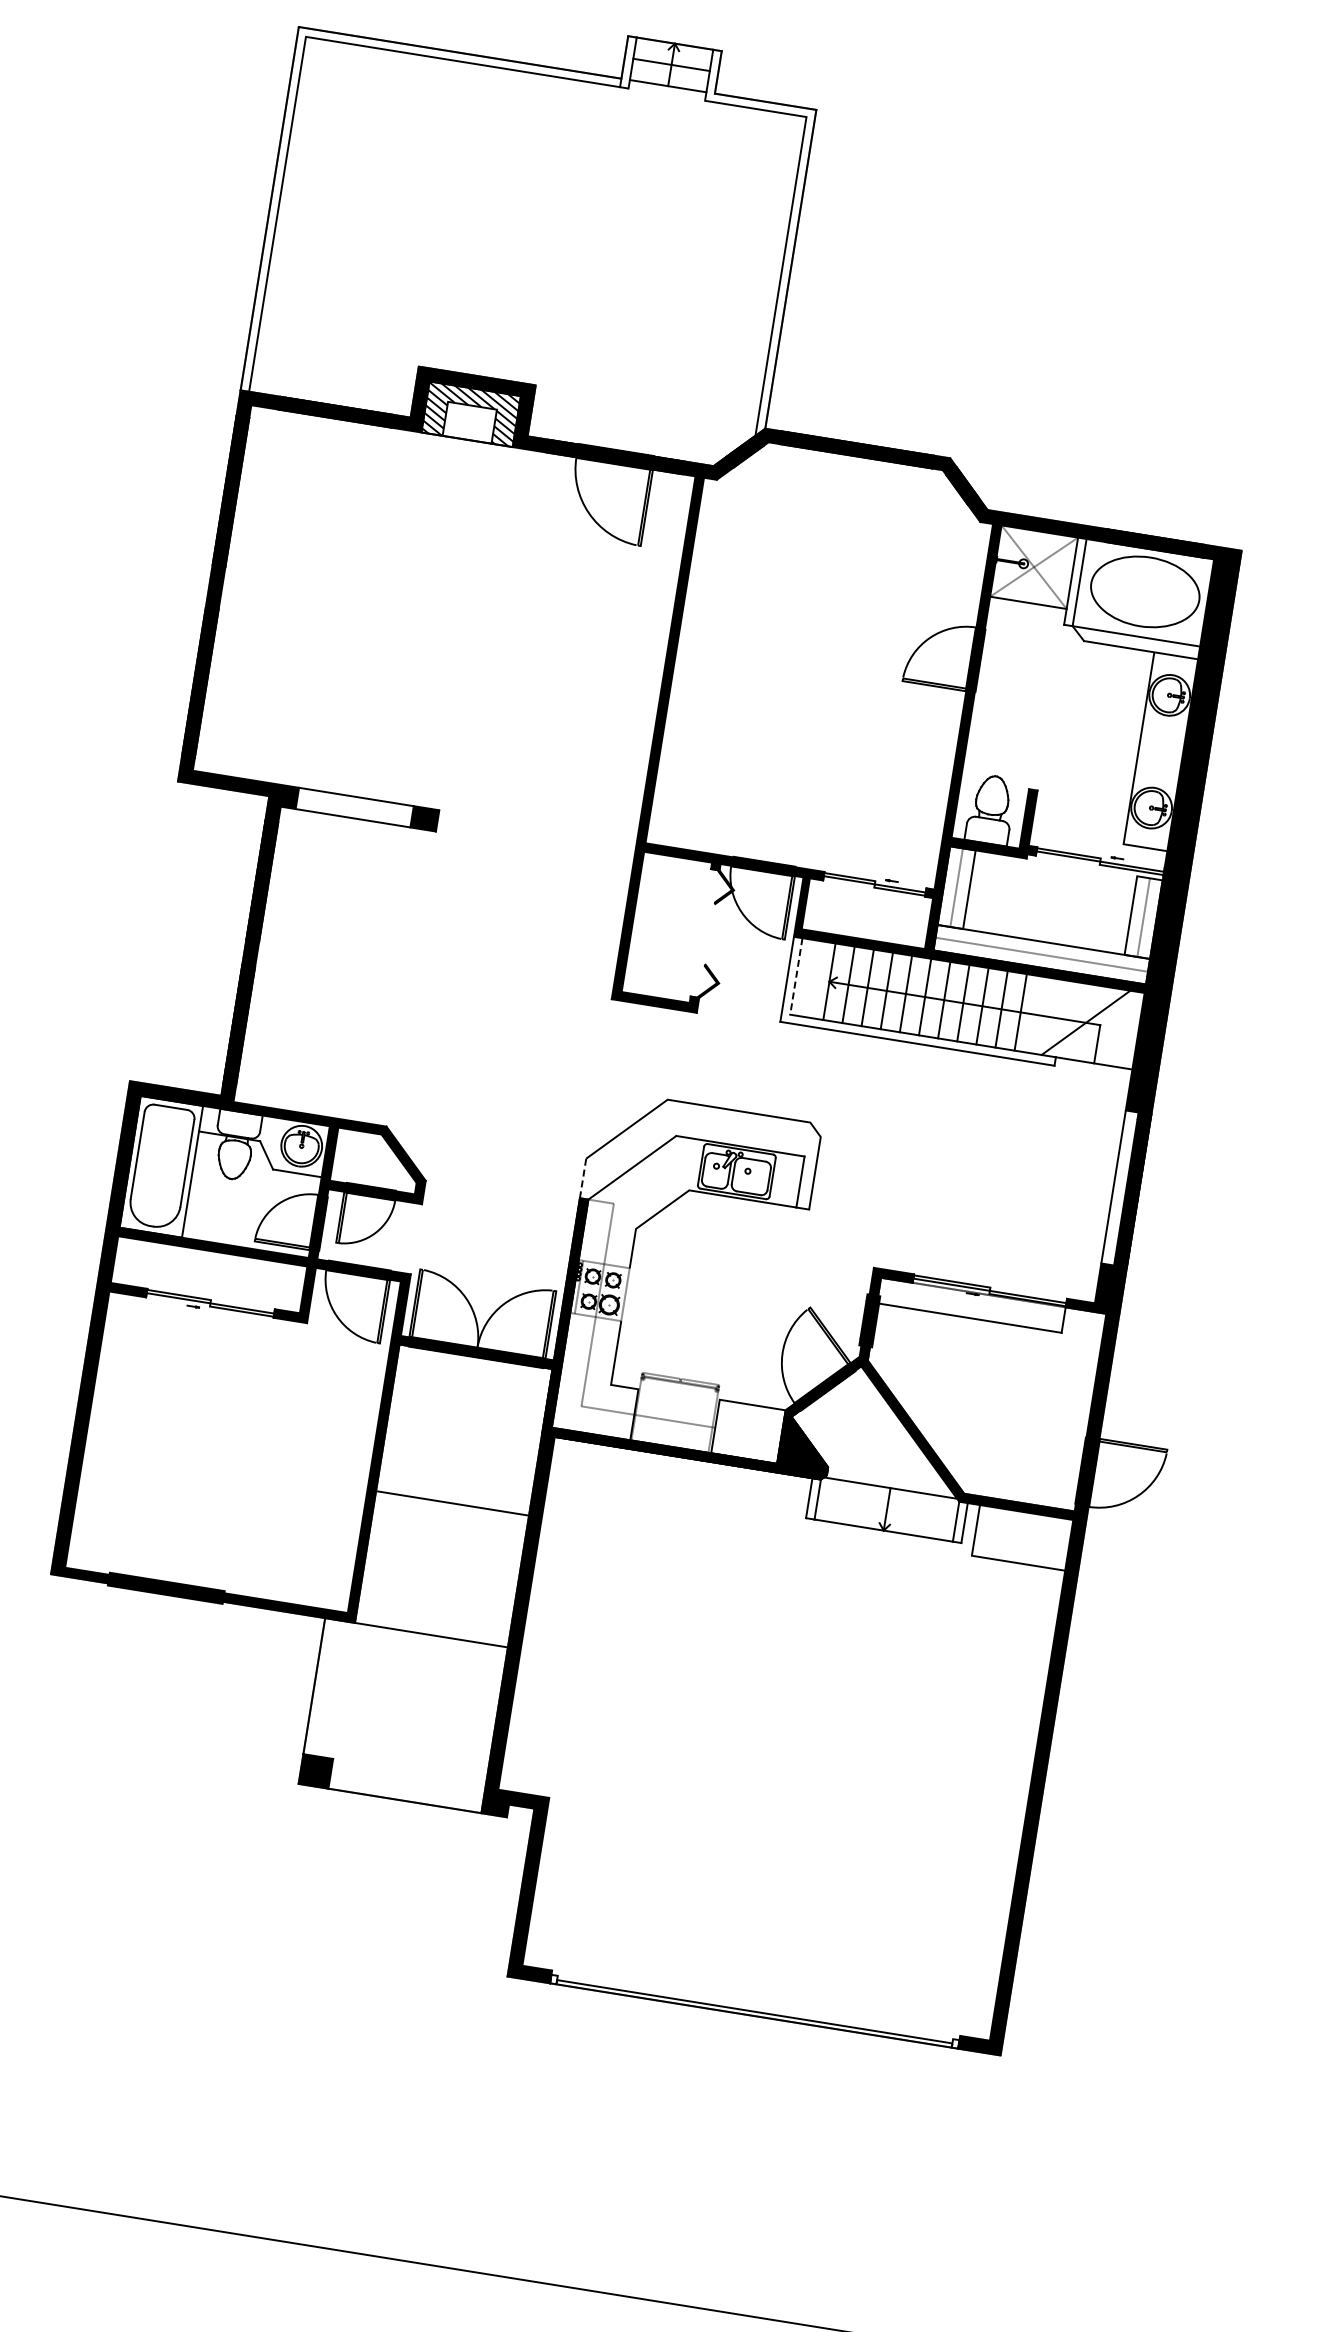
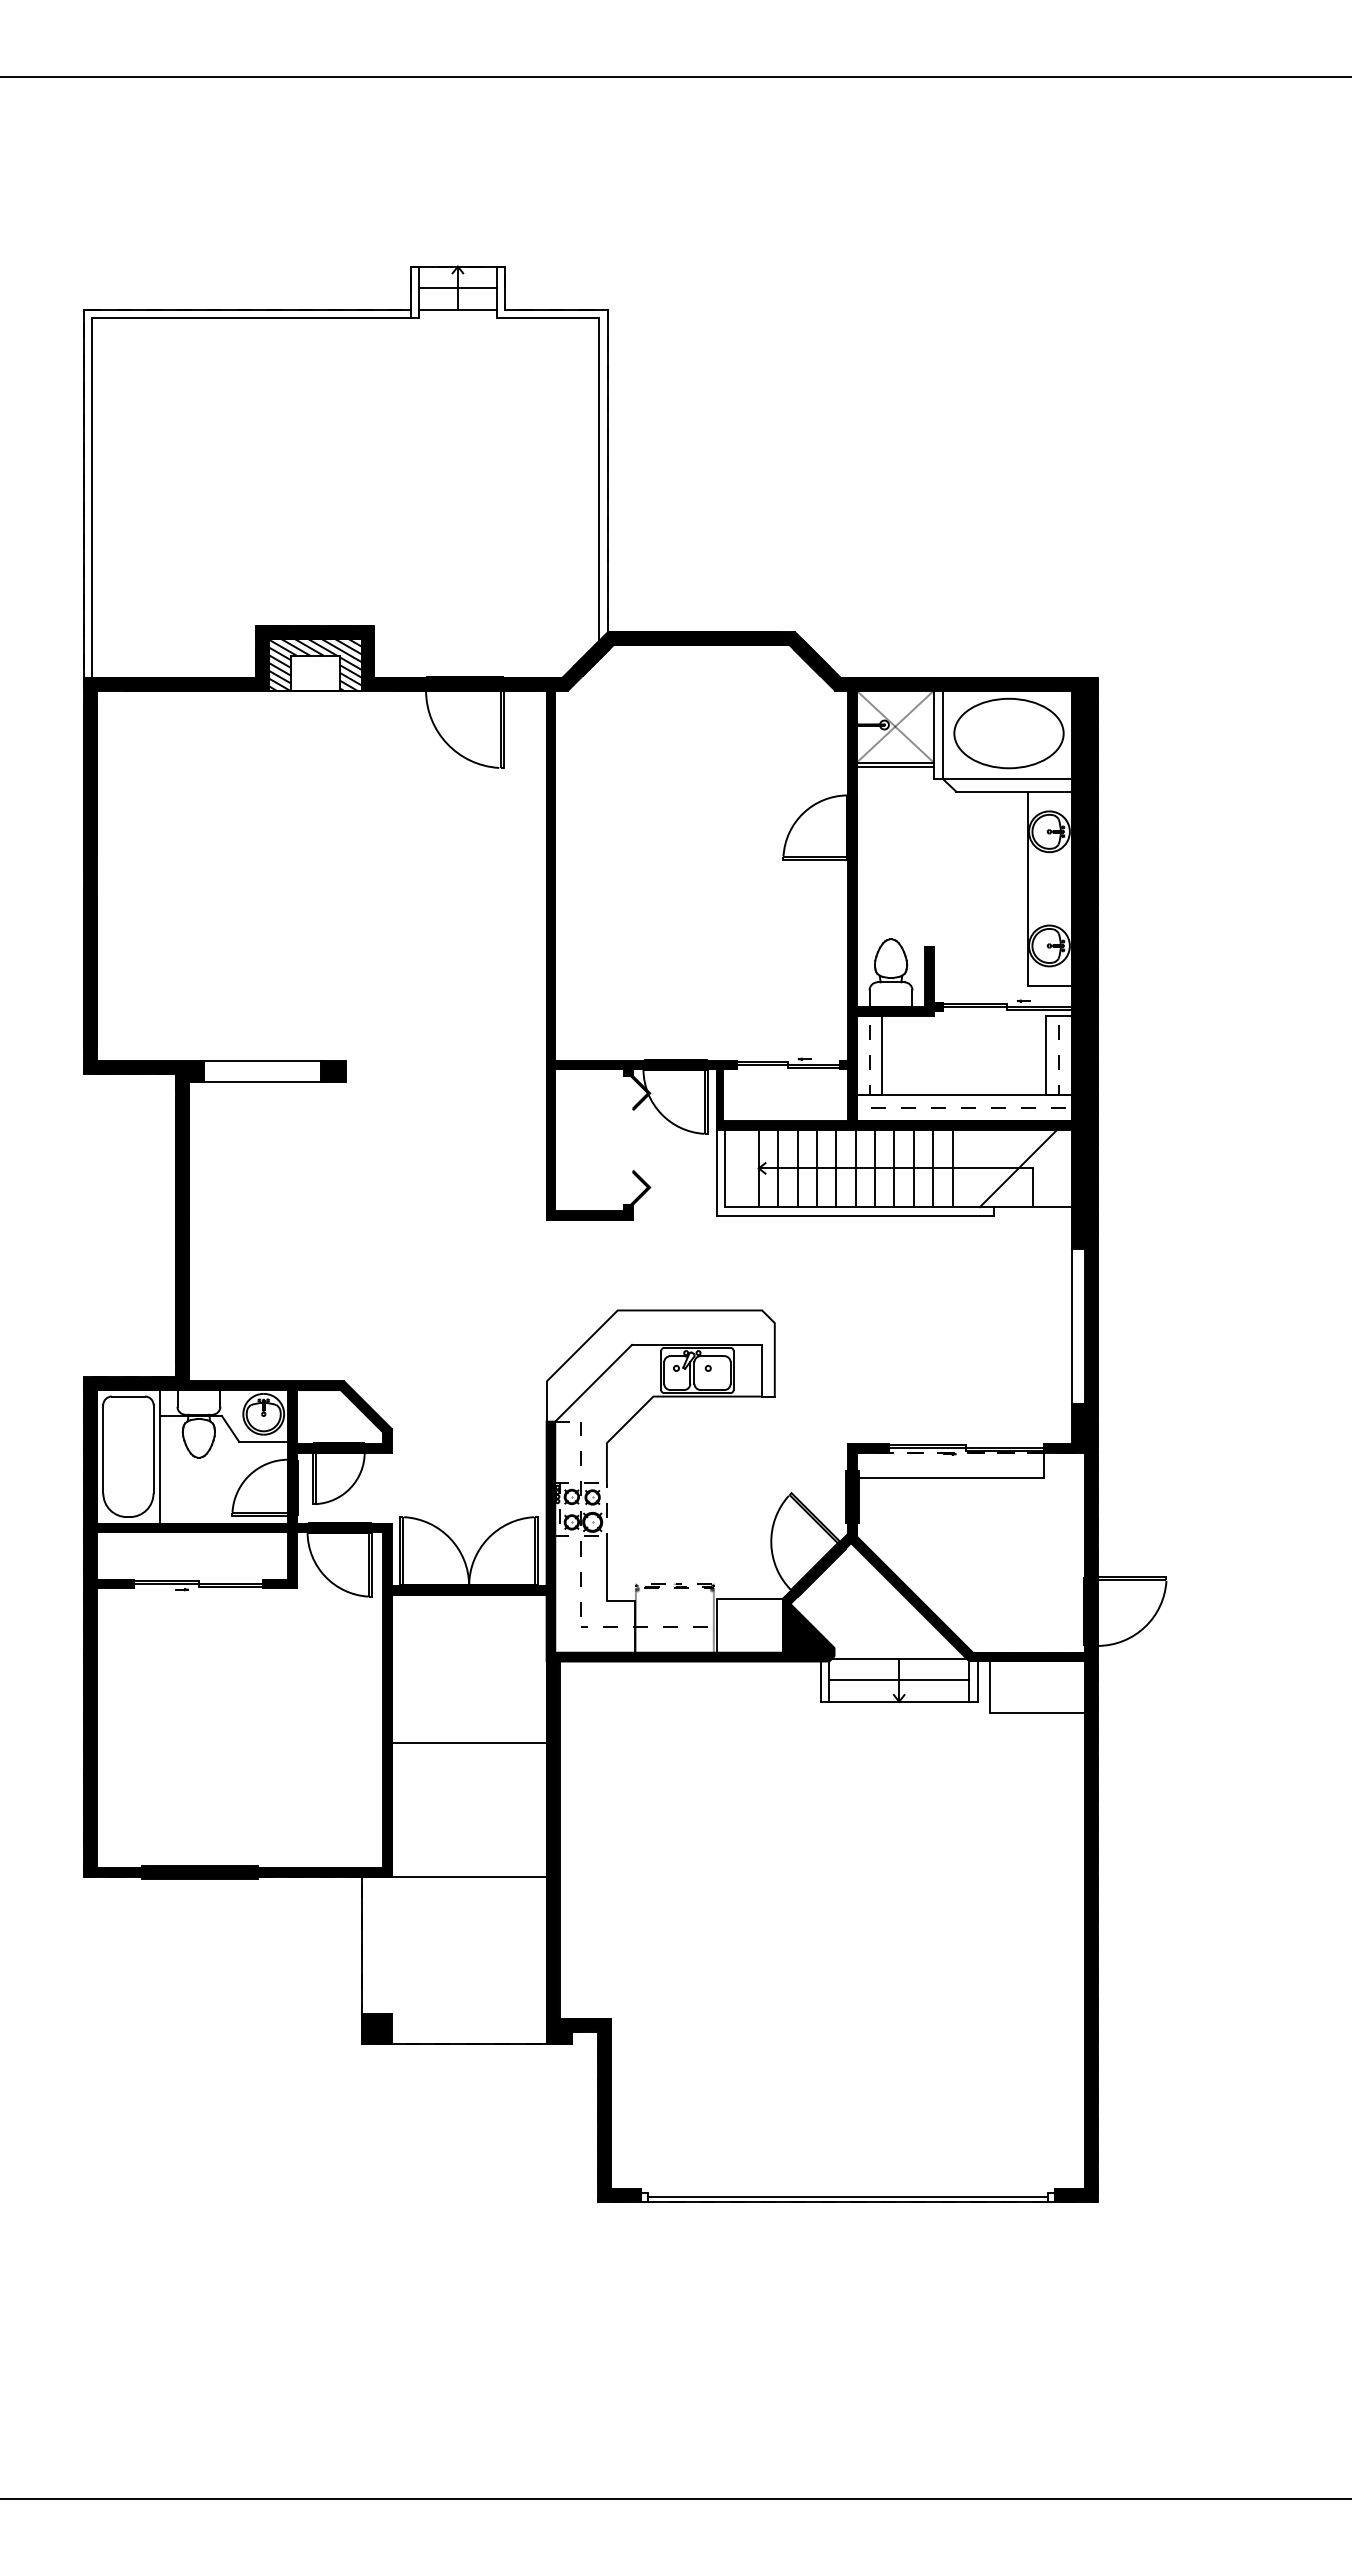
line: (1027, 607) -> (895, 767), added
line: (796, 976) -> (725, 1168), dashed -> solid
line: (582, 1178) -> (546, 1401), dashed -> solid
line: (887, 1509) -> (899, 1680), added

